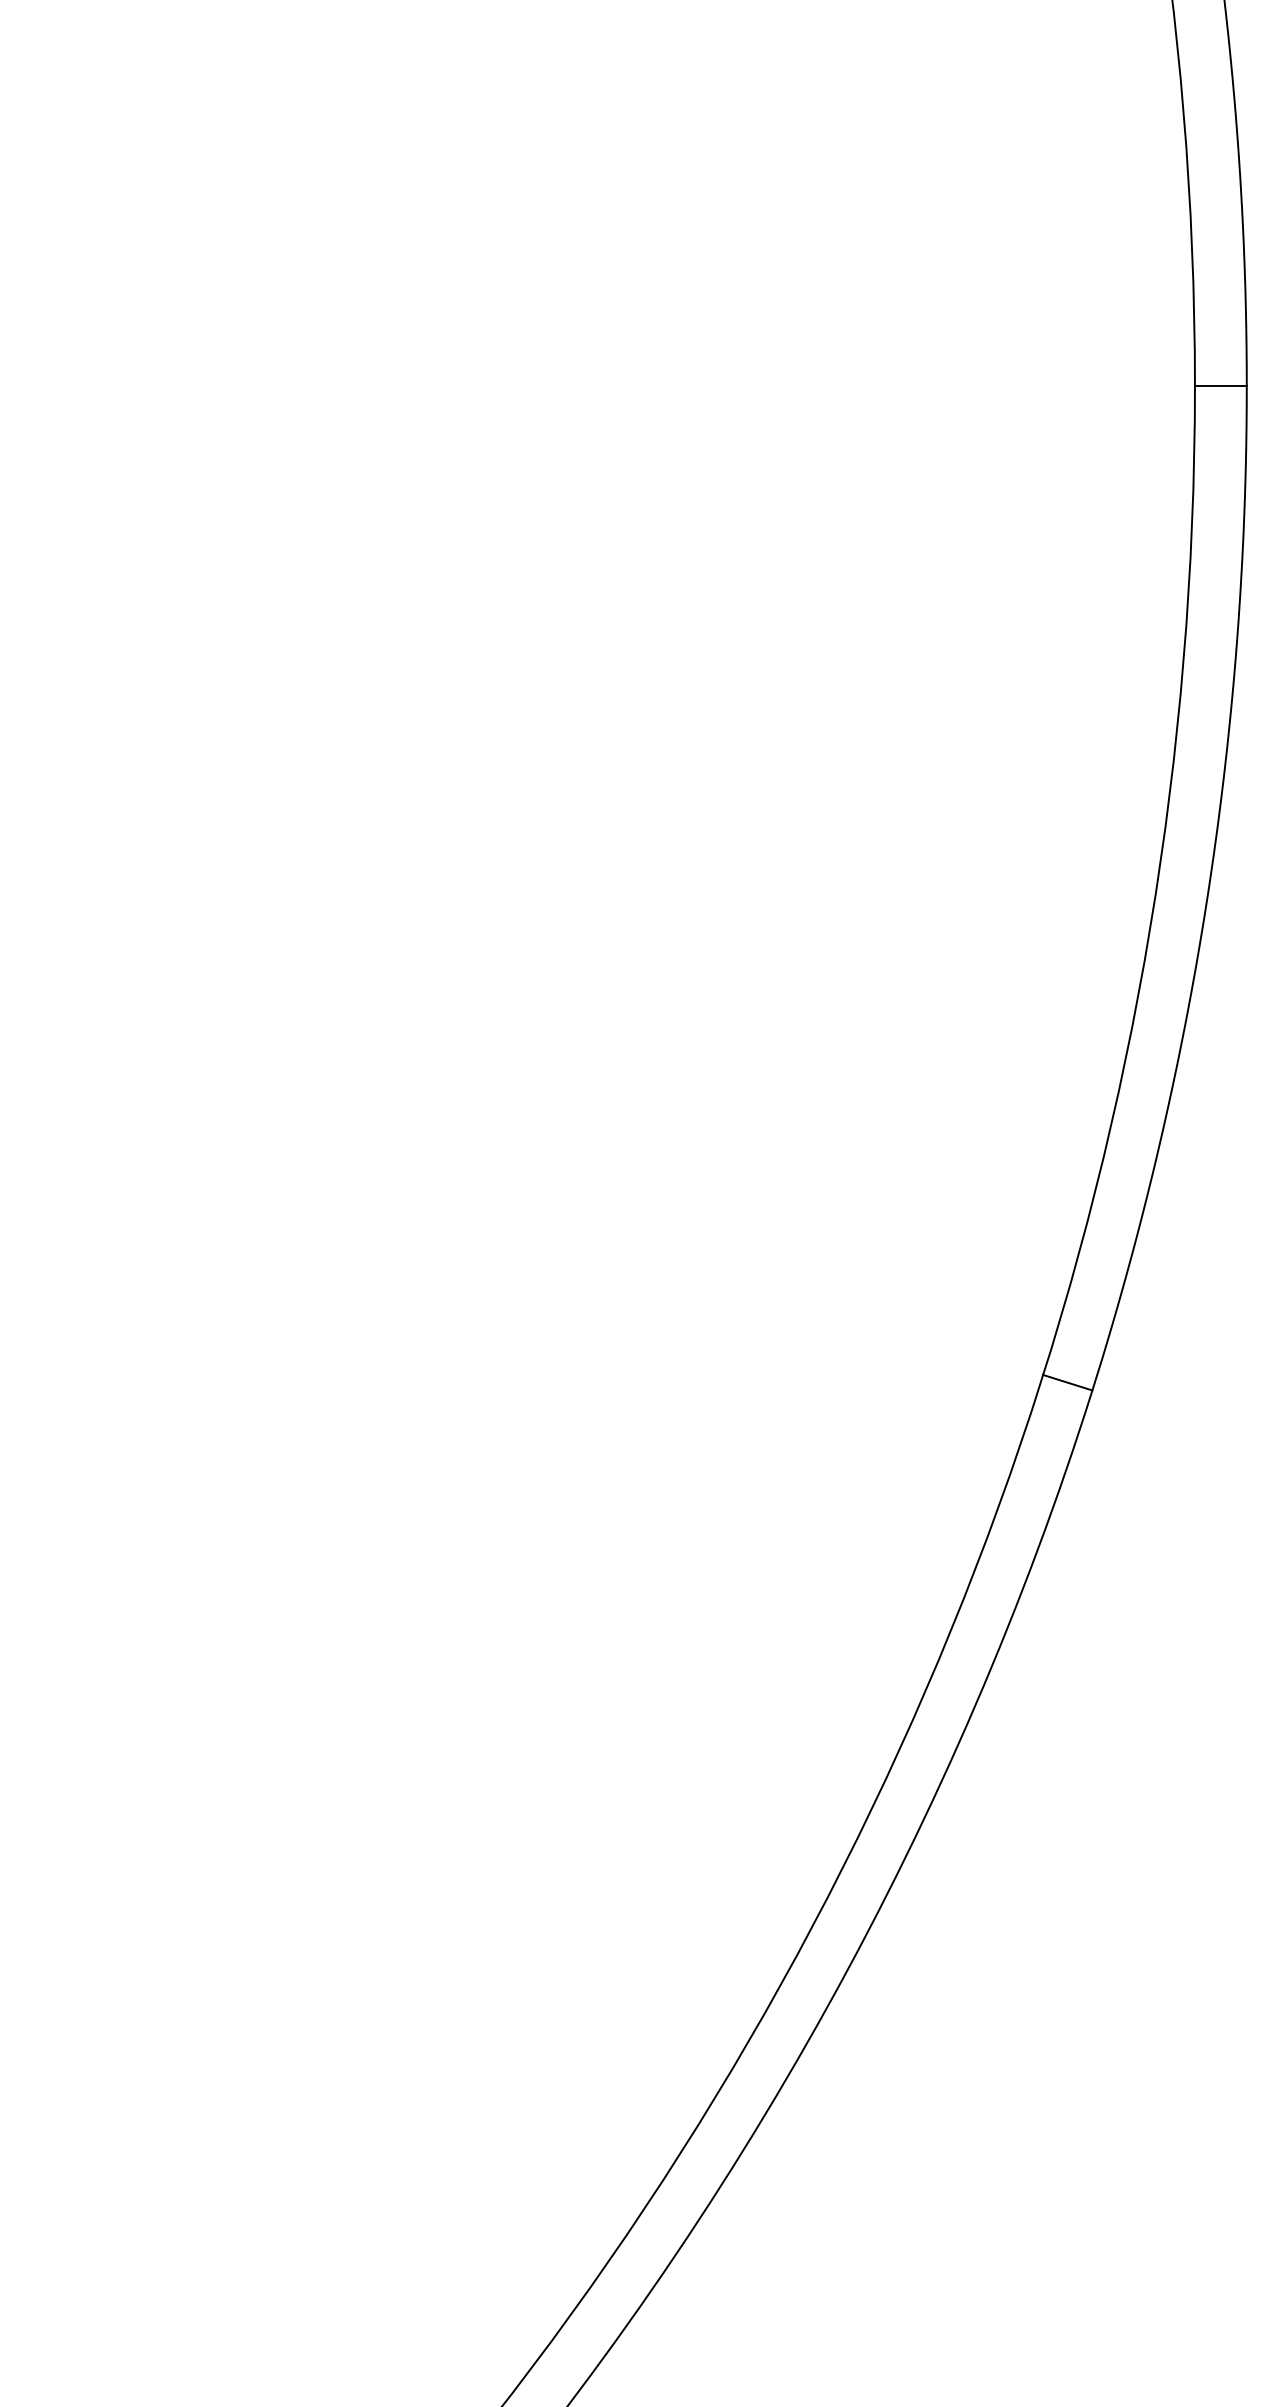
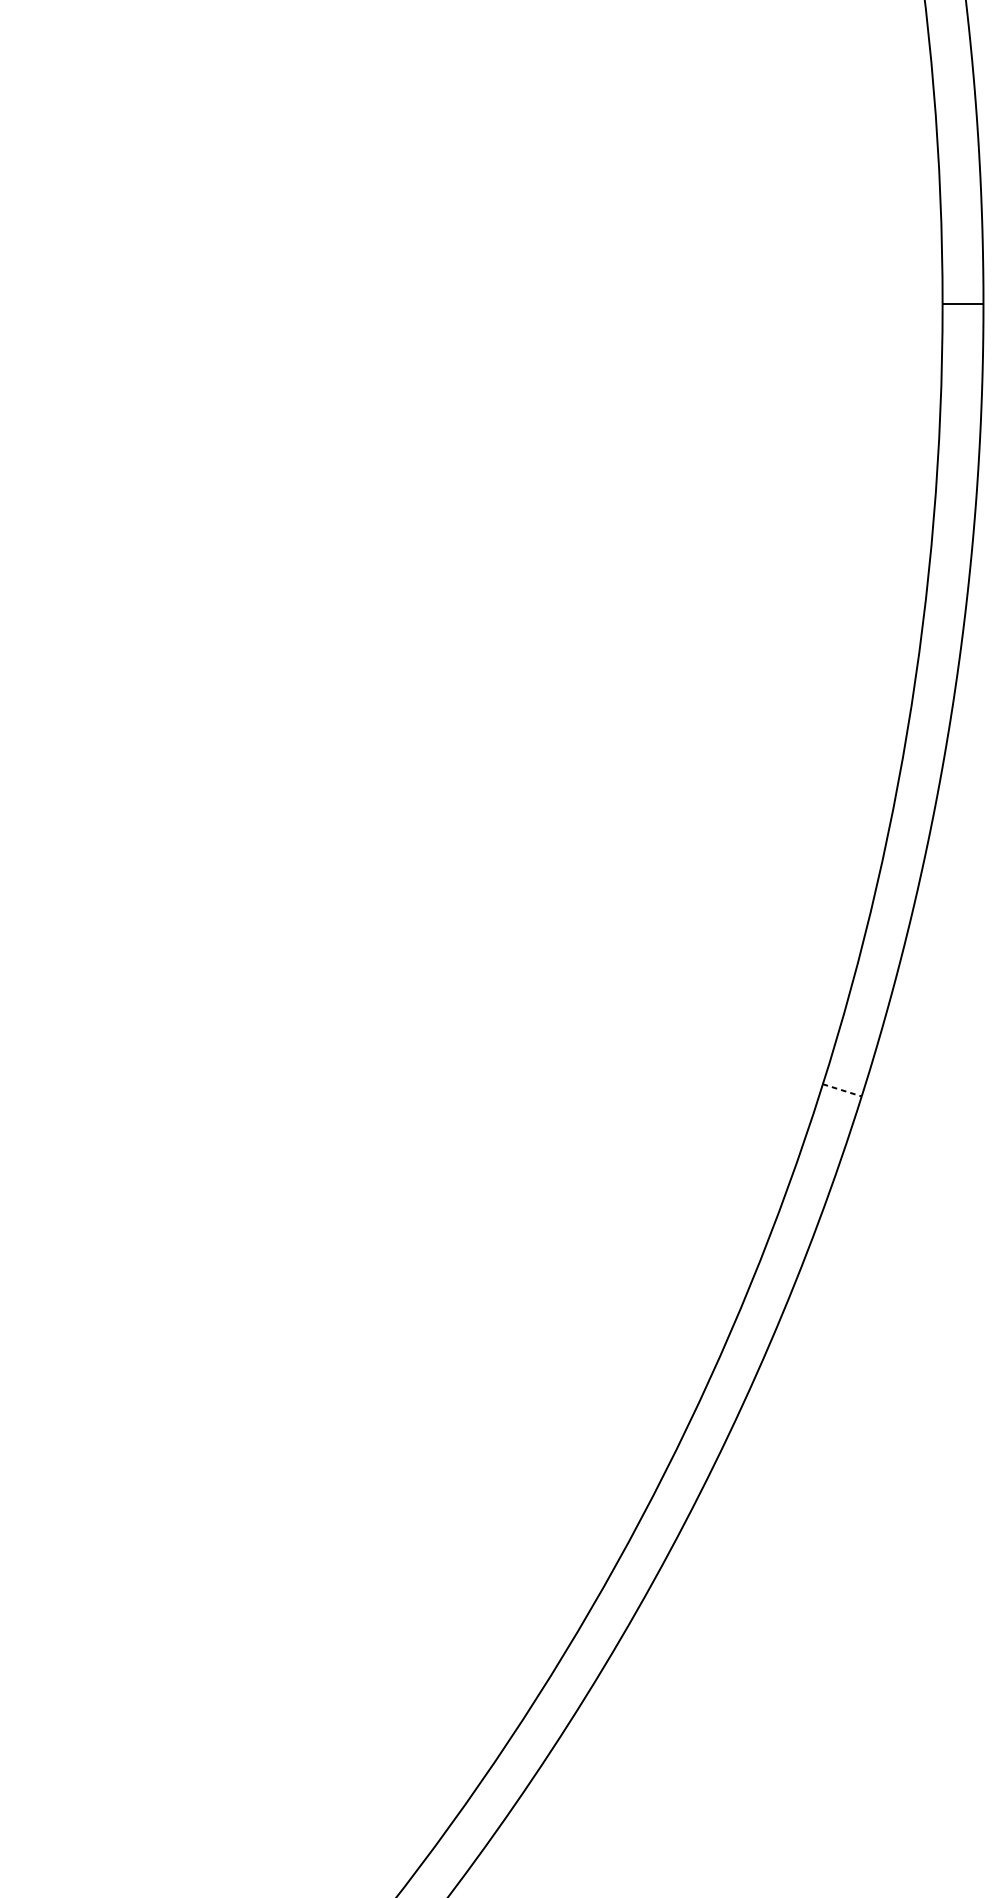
line: (1067, 1382) -> (842, 1090), solid -> dashed

